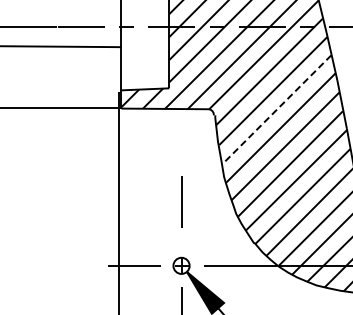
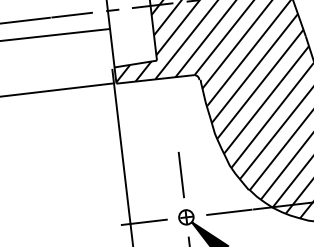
line: (276, 110) -> (254, 69), dashed -> solid
line: (181, 201) -> (181, 174), moved

